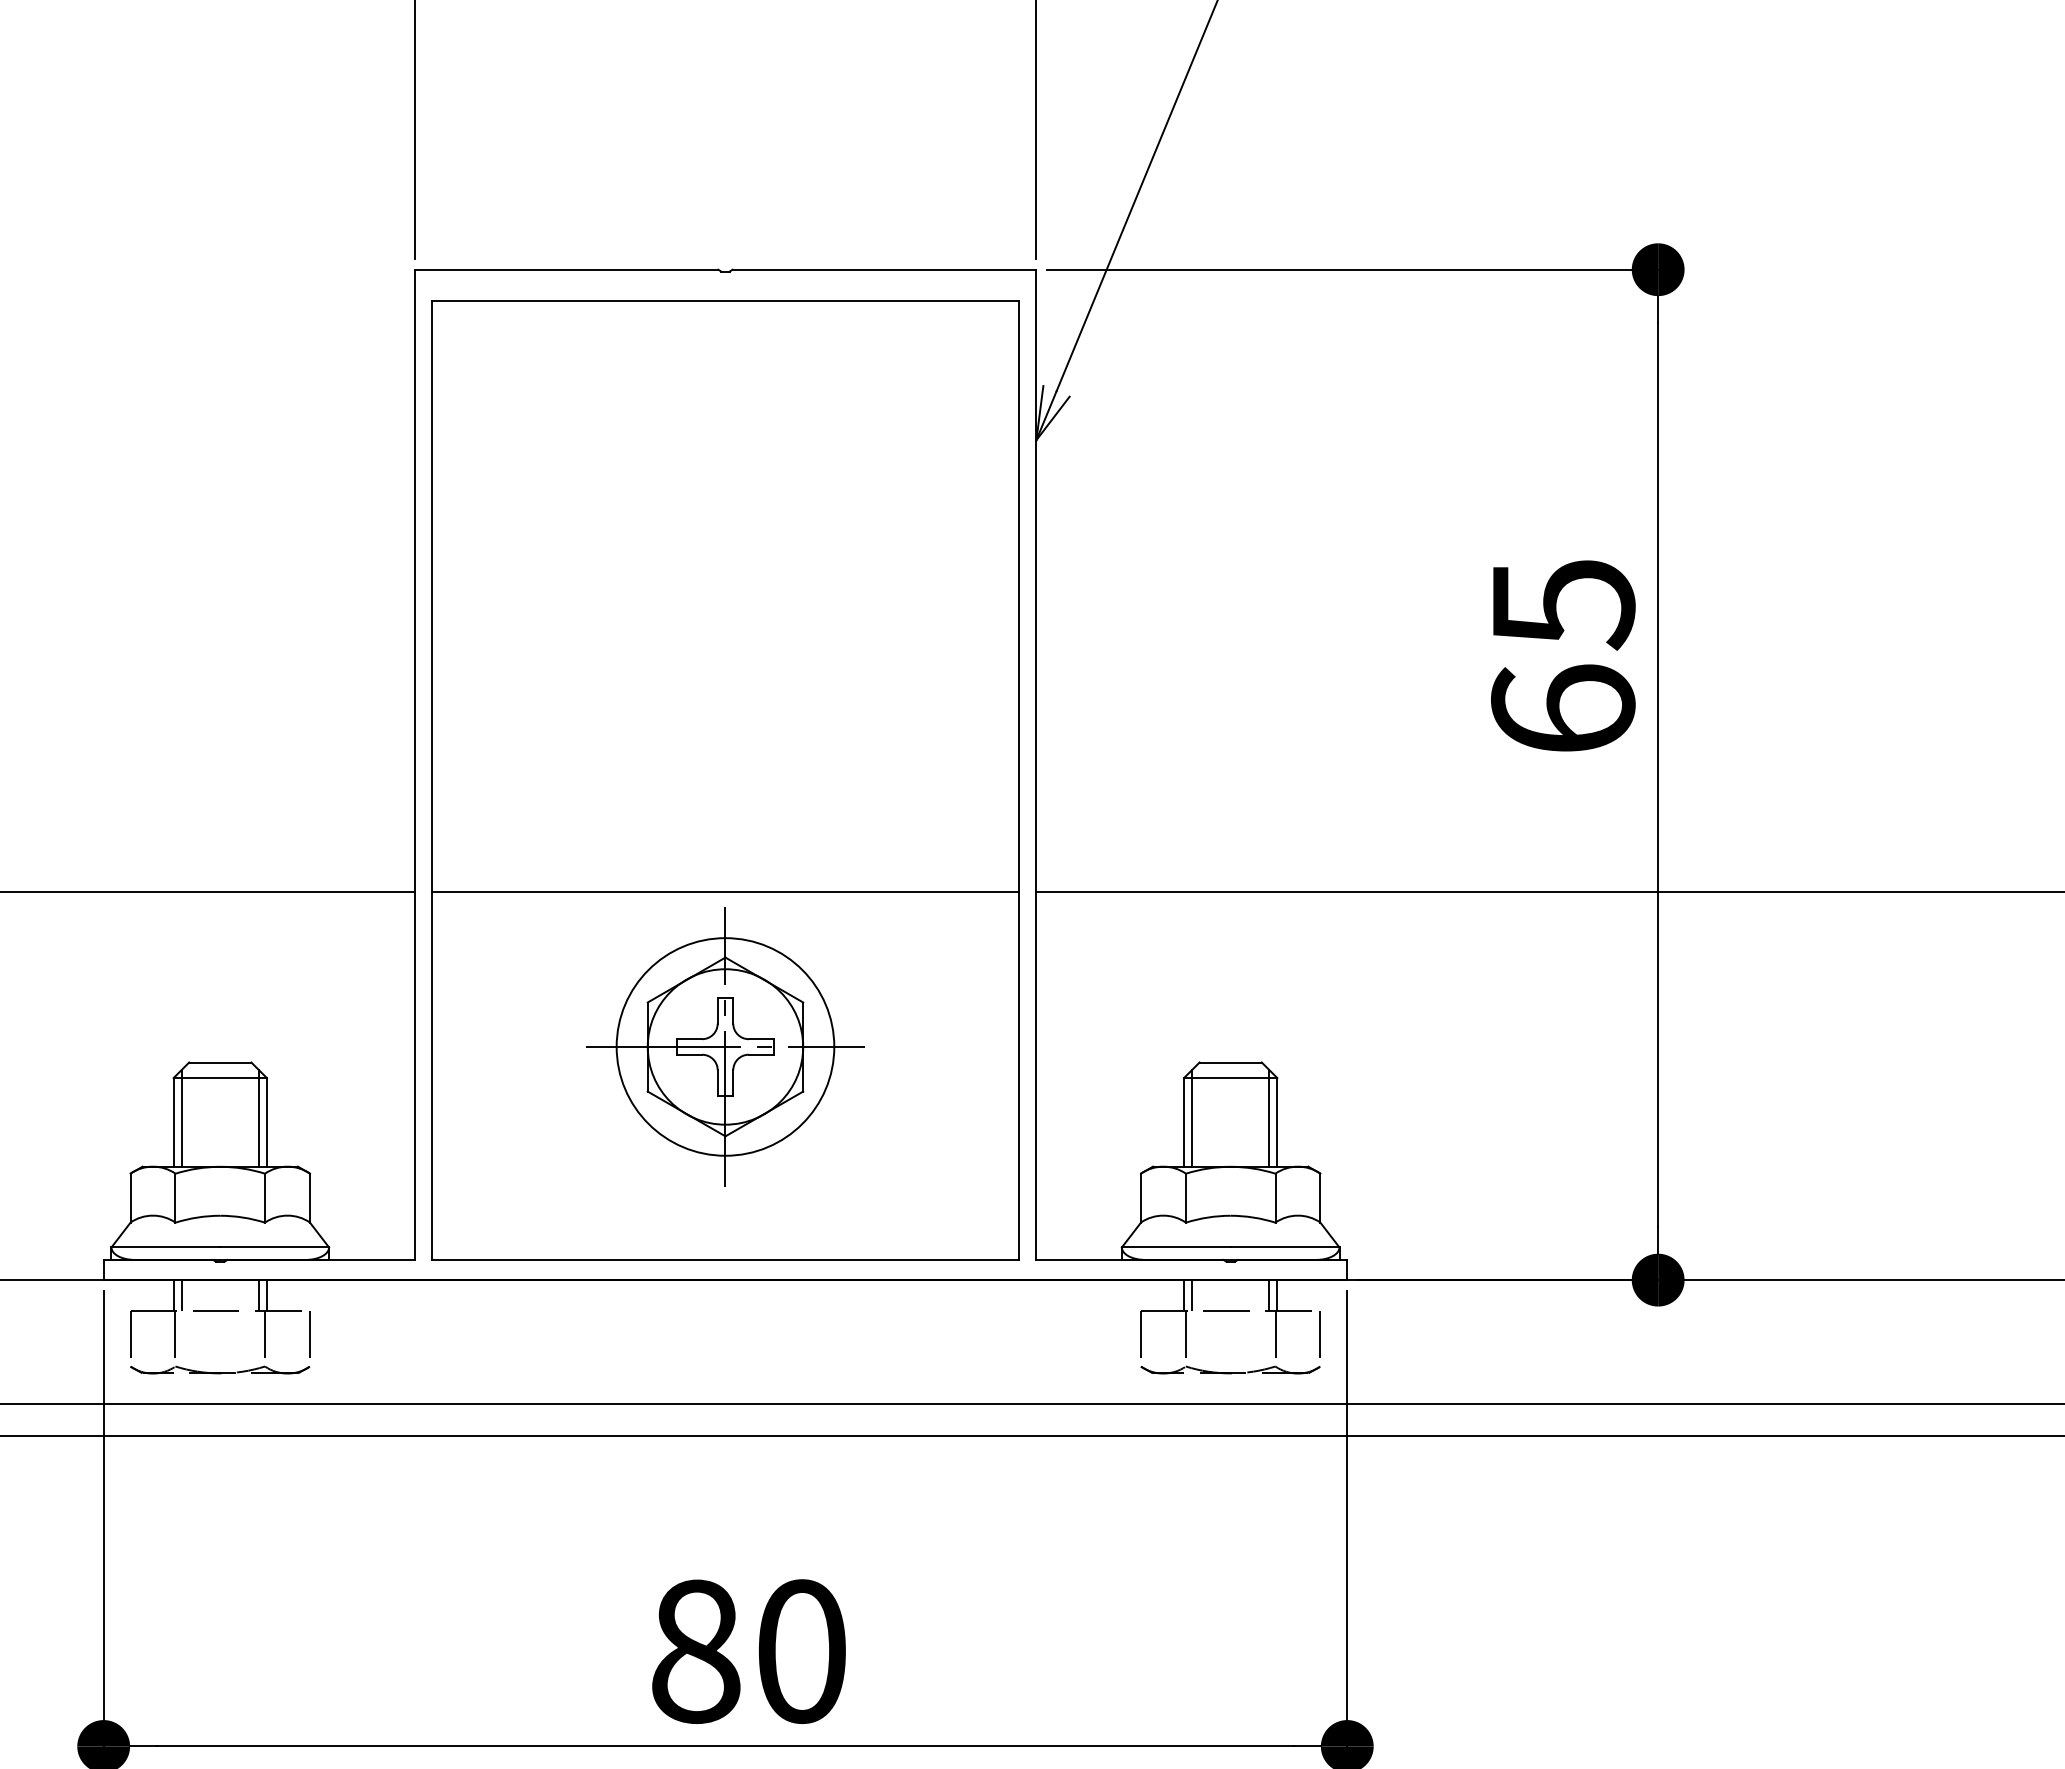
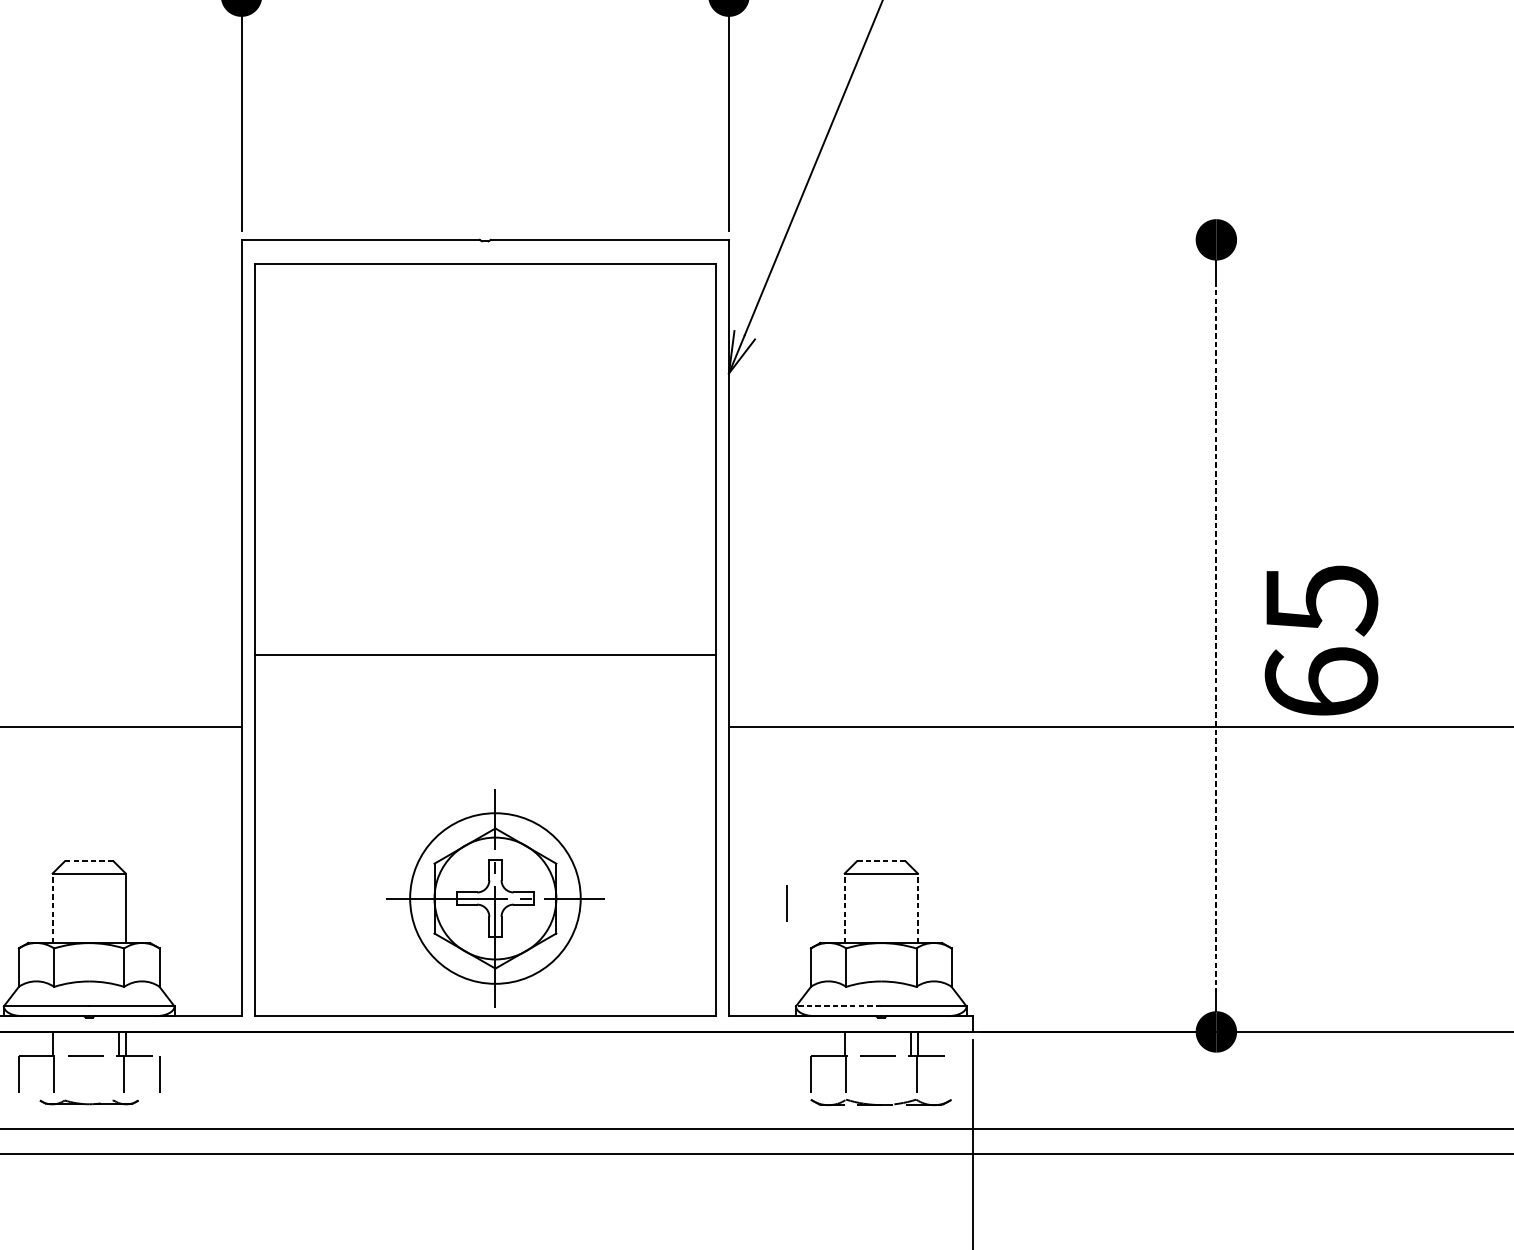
line: (1360, 269) -> (983, 239), removed
text: (1563, 655) -> (1321, 640), moved
line: (1658, 775) -> (1216, 636), solid -> dashed
line: (725, 891) -> (485, 655), moved
part: (725, 1046) -> (495, 898), moved
line: (219, 1062) -> (88, 861), solid -> dashed
line: (1230, 1062) -> (881, 861), solid -> dashed
line: (182, 1117) -> (59, 904), removed
line: (258, 1117) -> (119, 904), removed
line: (1192, 1117) -> (851, 904), removed
line: (1268, 1117) -> (910, 904), removed
line: (173, 1121) -> (52, 907), solid -> dashed
line: (1184, 1121) -> (845, 907), solid -> dashed
line: (1277, 1121) -> (917, 907), solid -> dashed
line: (1175, 1247) -> (838, 1006), solid -> dashed
line: (182, 1295) -> (59, 1043), removed
line: (1192, 1295) -> (851, 1043), removed
line: (1319, 1334) -> (786, 903), moved
part: (220, 1369) -> (89, 1101), size x0.7

